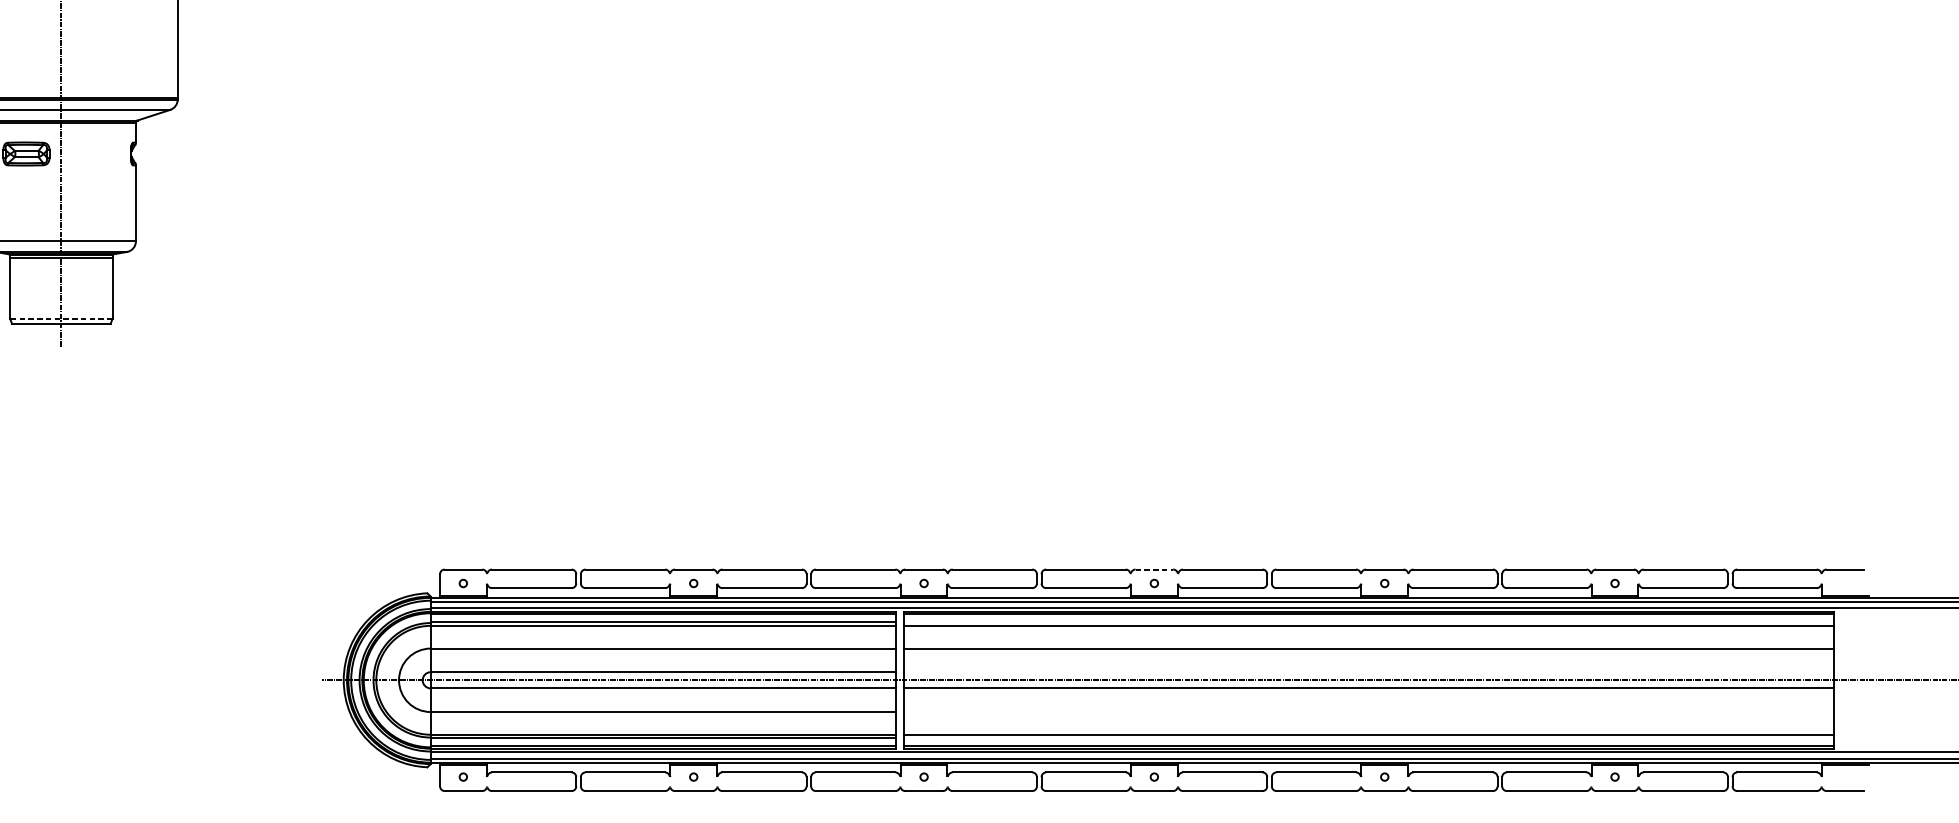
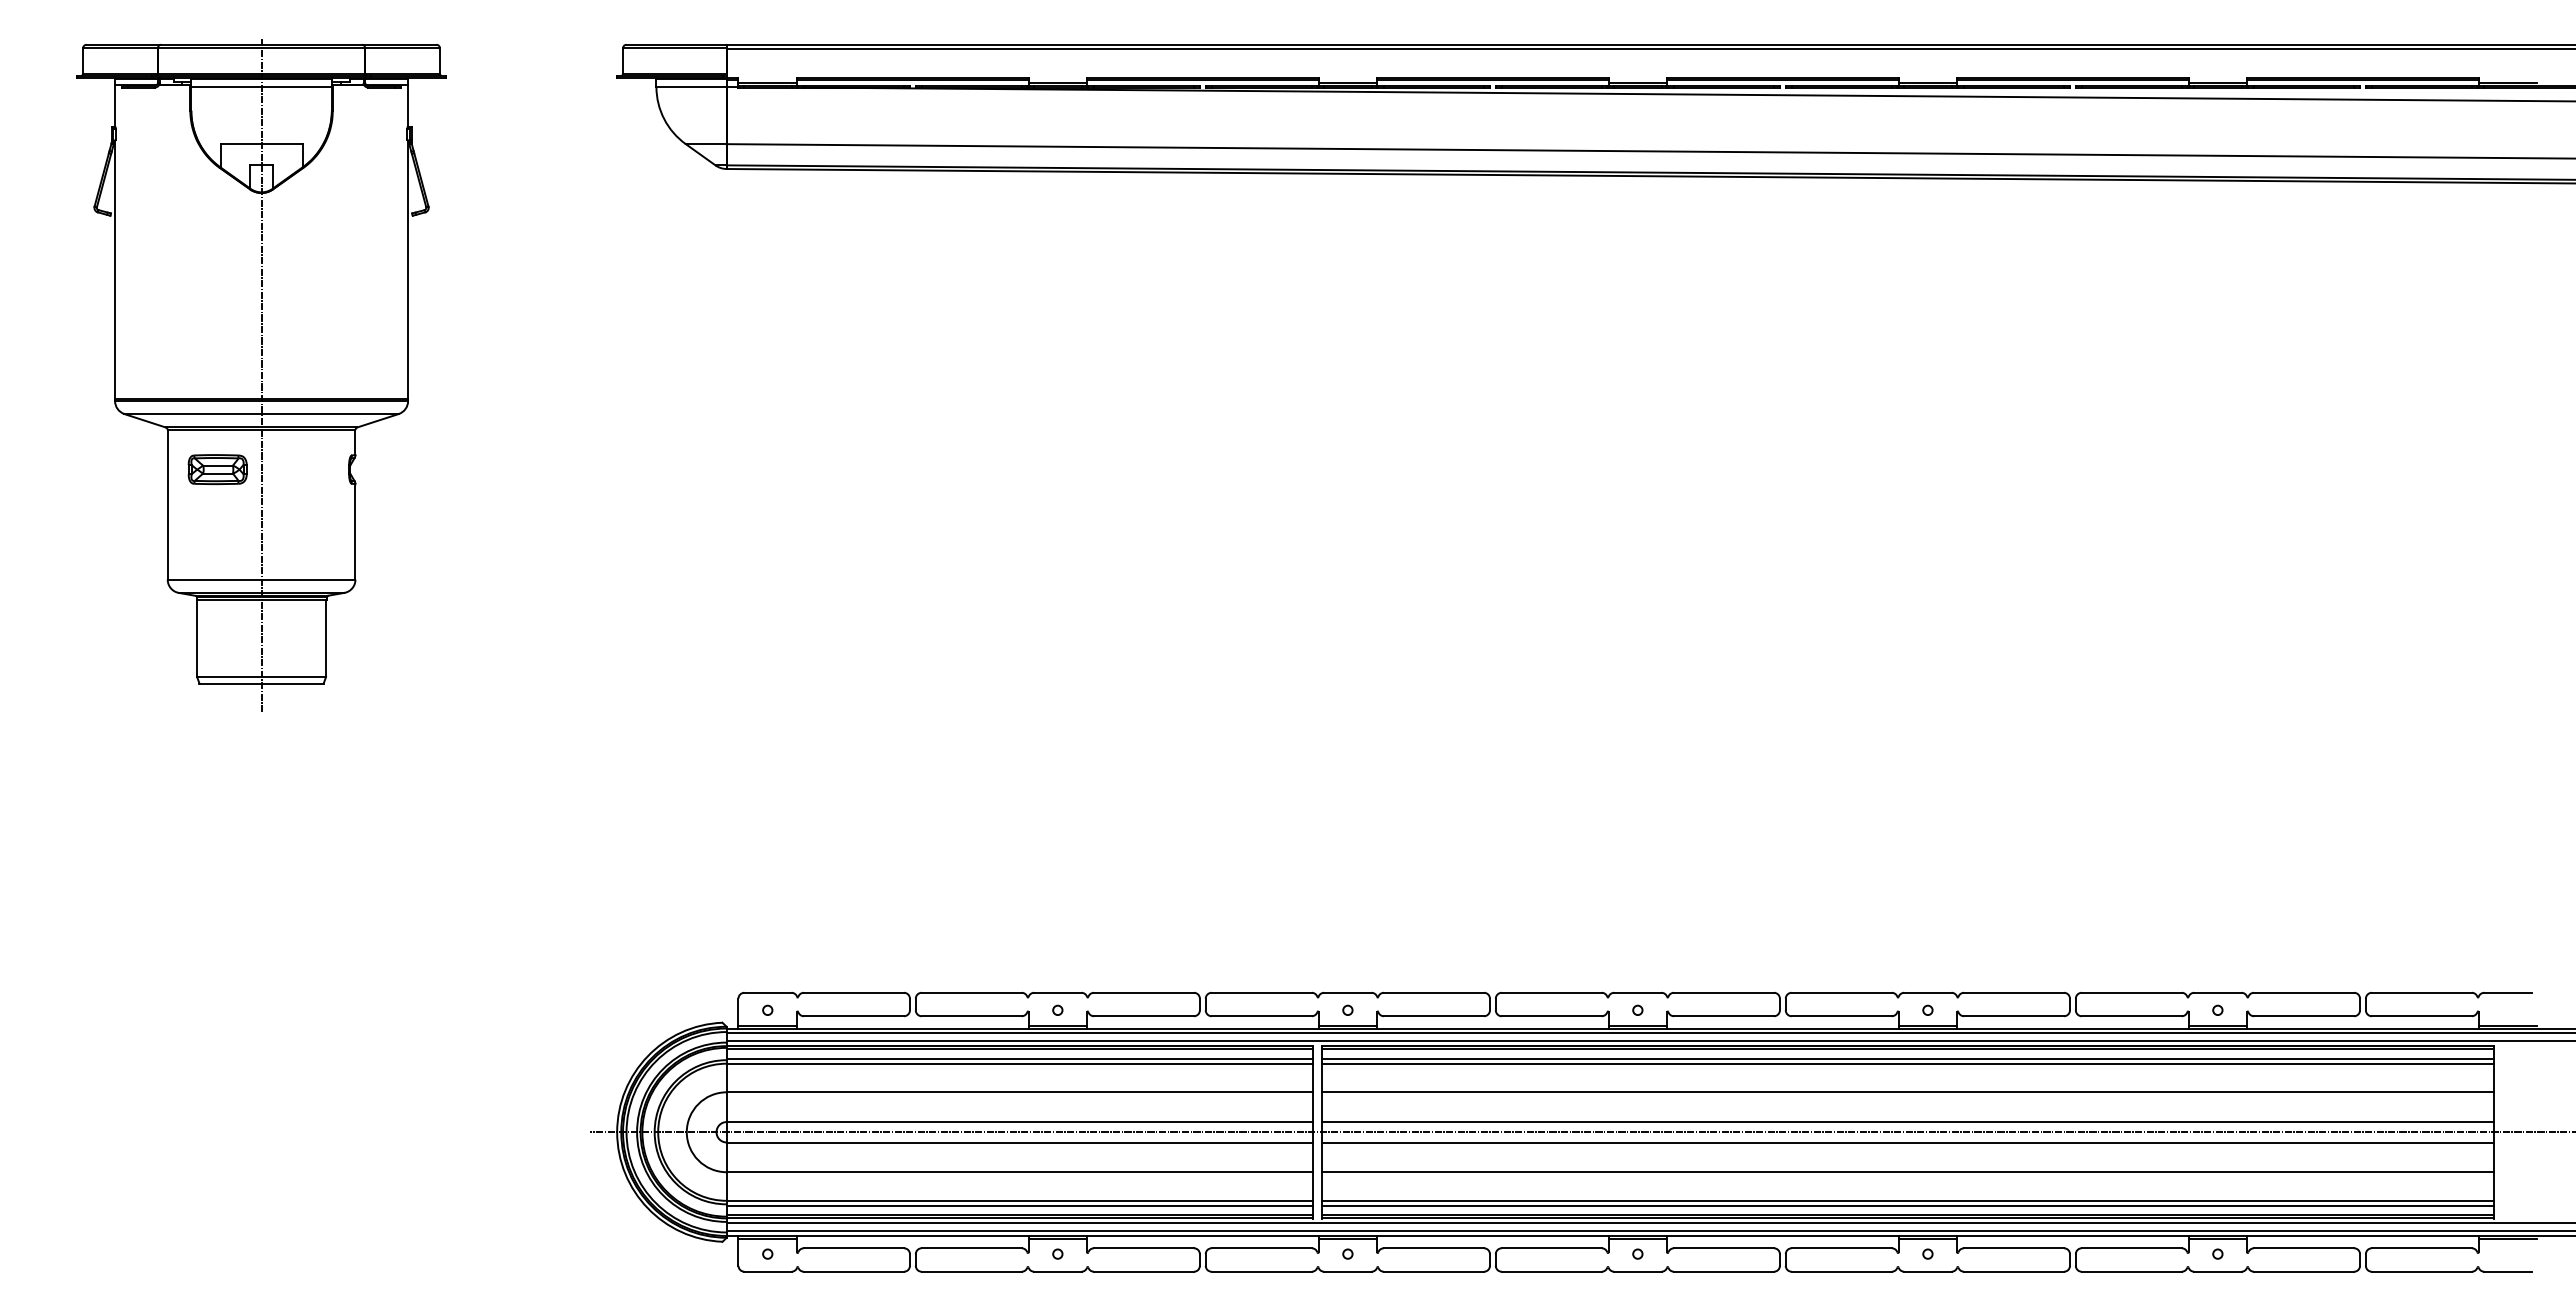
line: (61, 319) -> (261, 677), dashed -> solid
line: (1154, 569) -> (1637, 992), dashed -> solid
line: (1369, 622) -> (1908, 1059), added
line: (1369, 672) -> (1908, 1122), added
line: (1369, 712) -> (1908, 1172), added
line: (1369, 738) -> (1908, 1205), added

